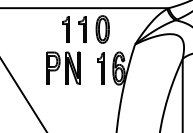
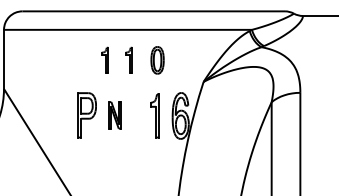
part: (65, 29) -> (104, 60), size x0.7
part: (82, 29) -> (128, 60), size x0.7
part: (102, 29) -> (157, 60), size x0.7
part: (72, 68) -> (114, 115), size x0.6

